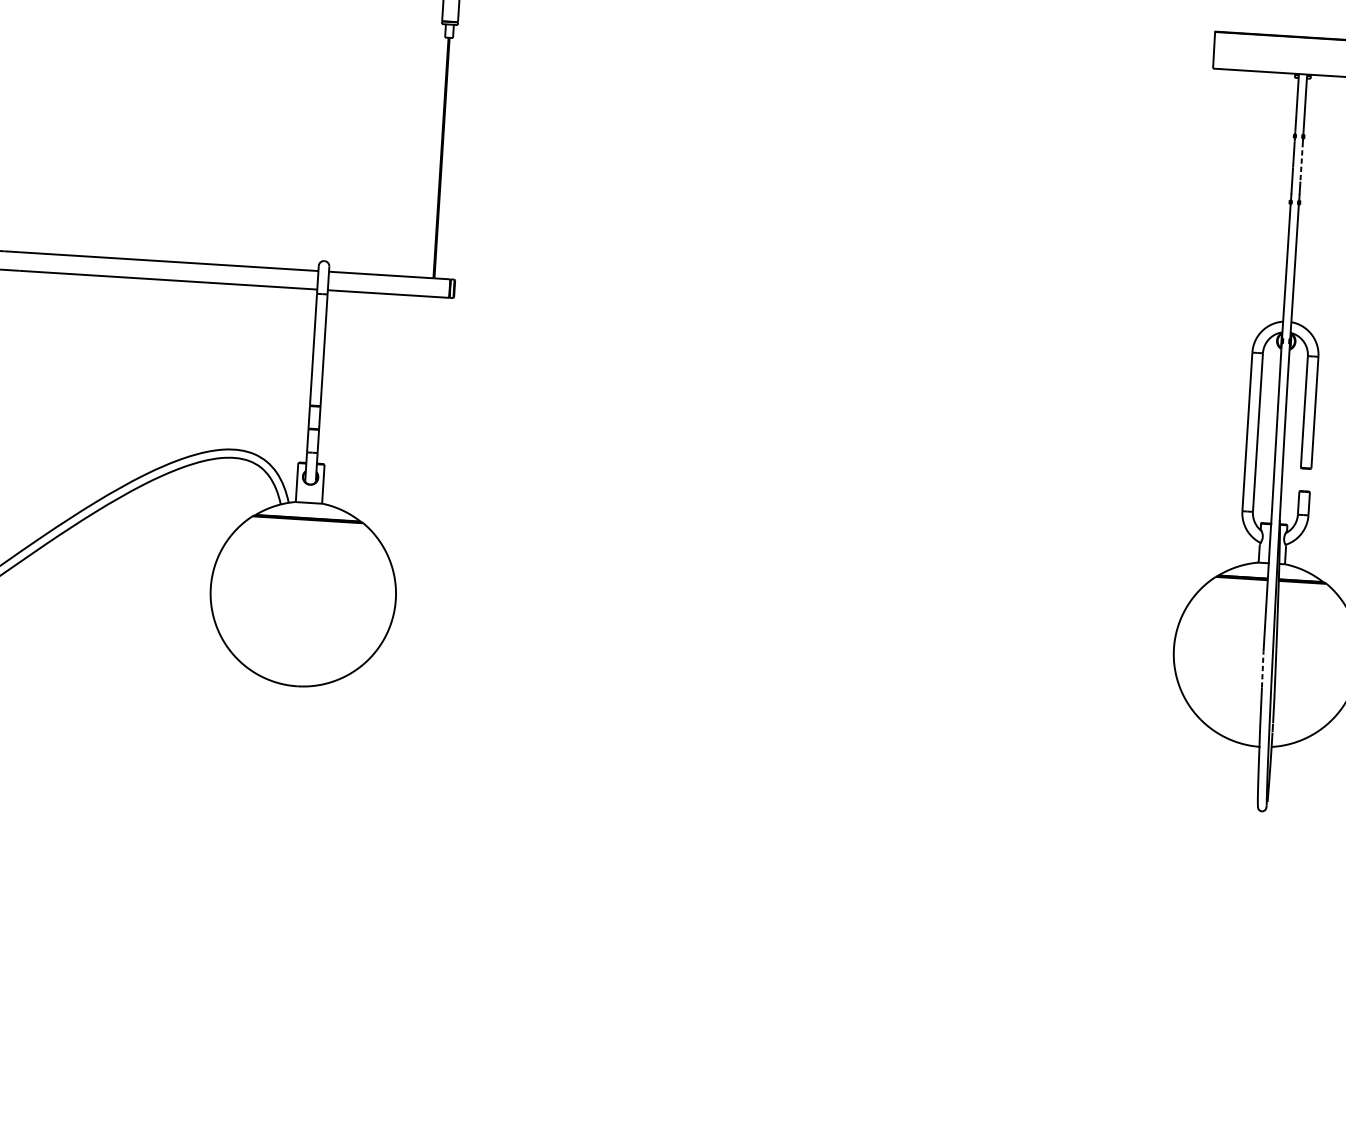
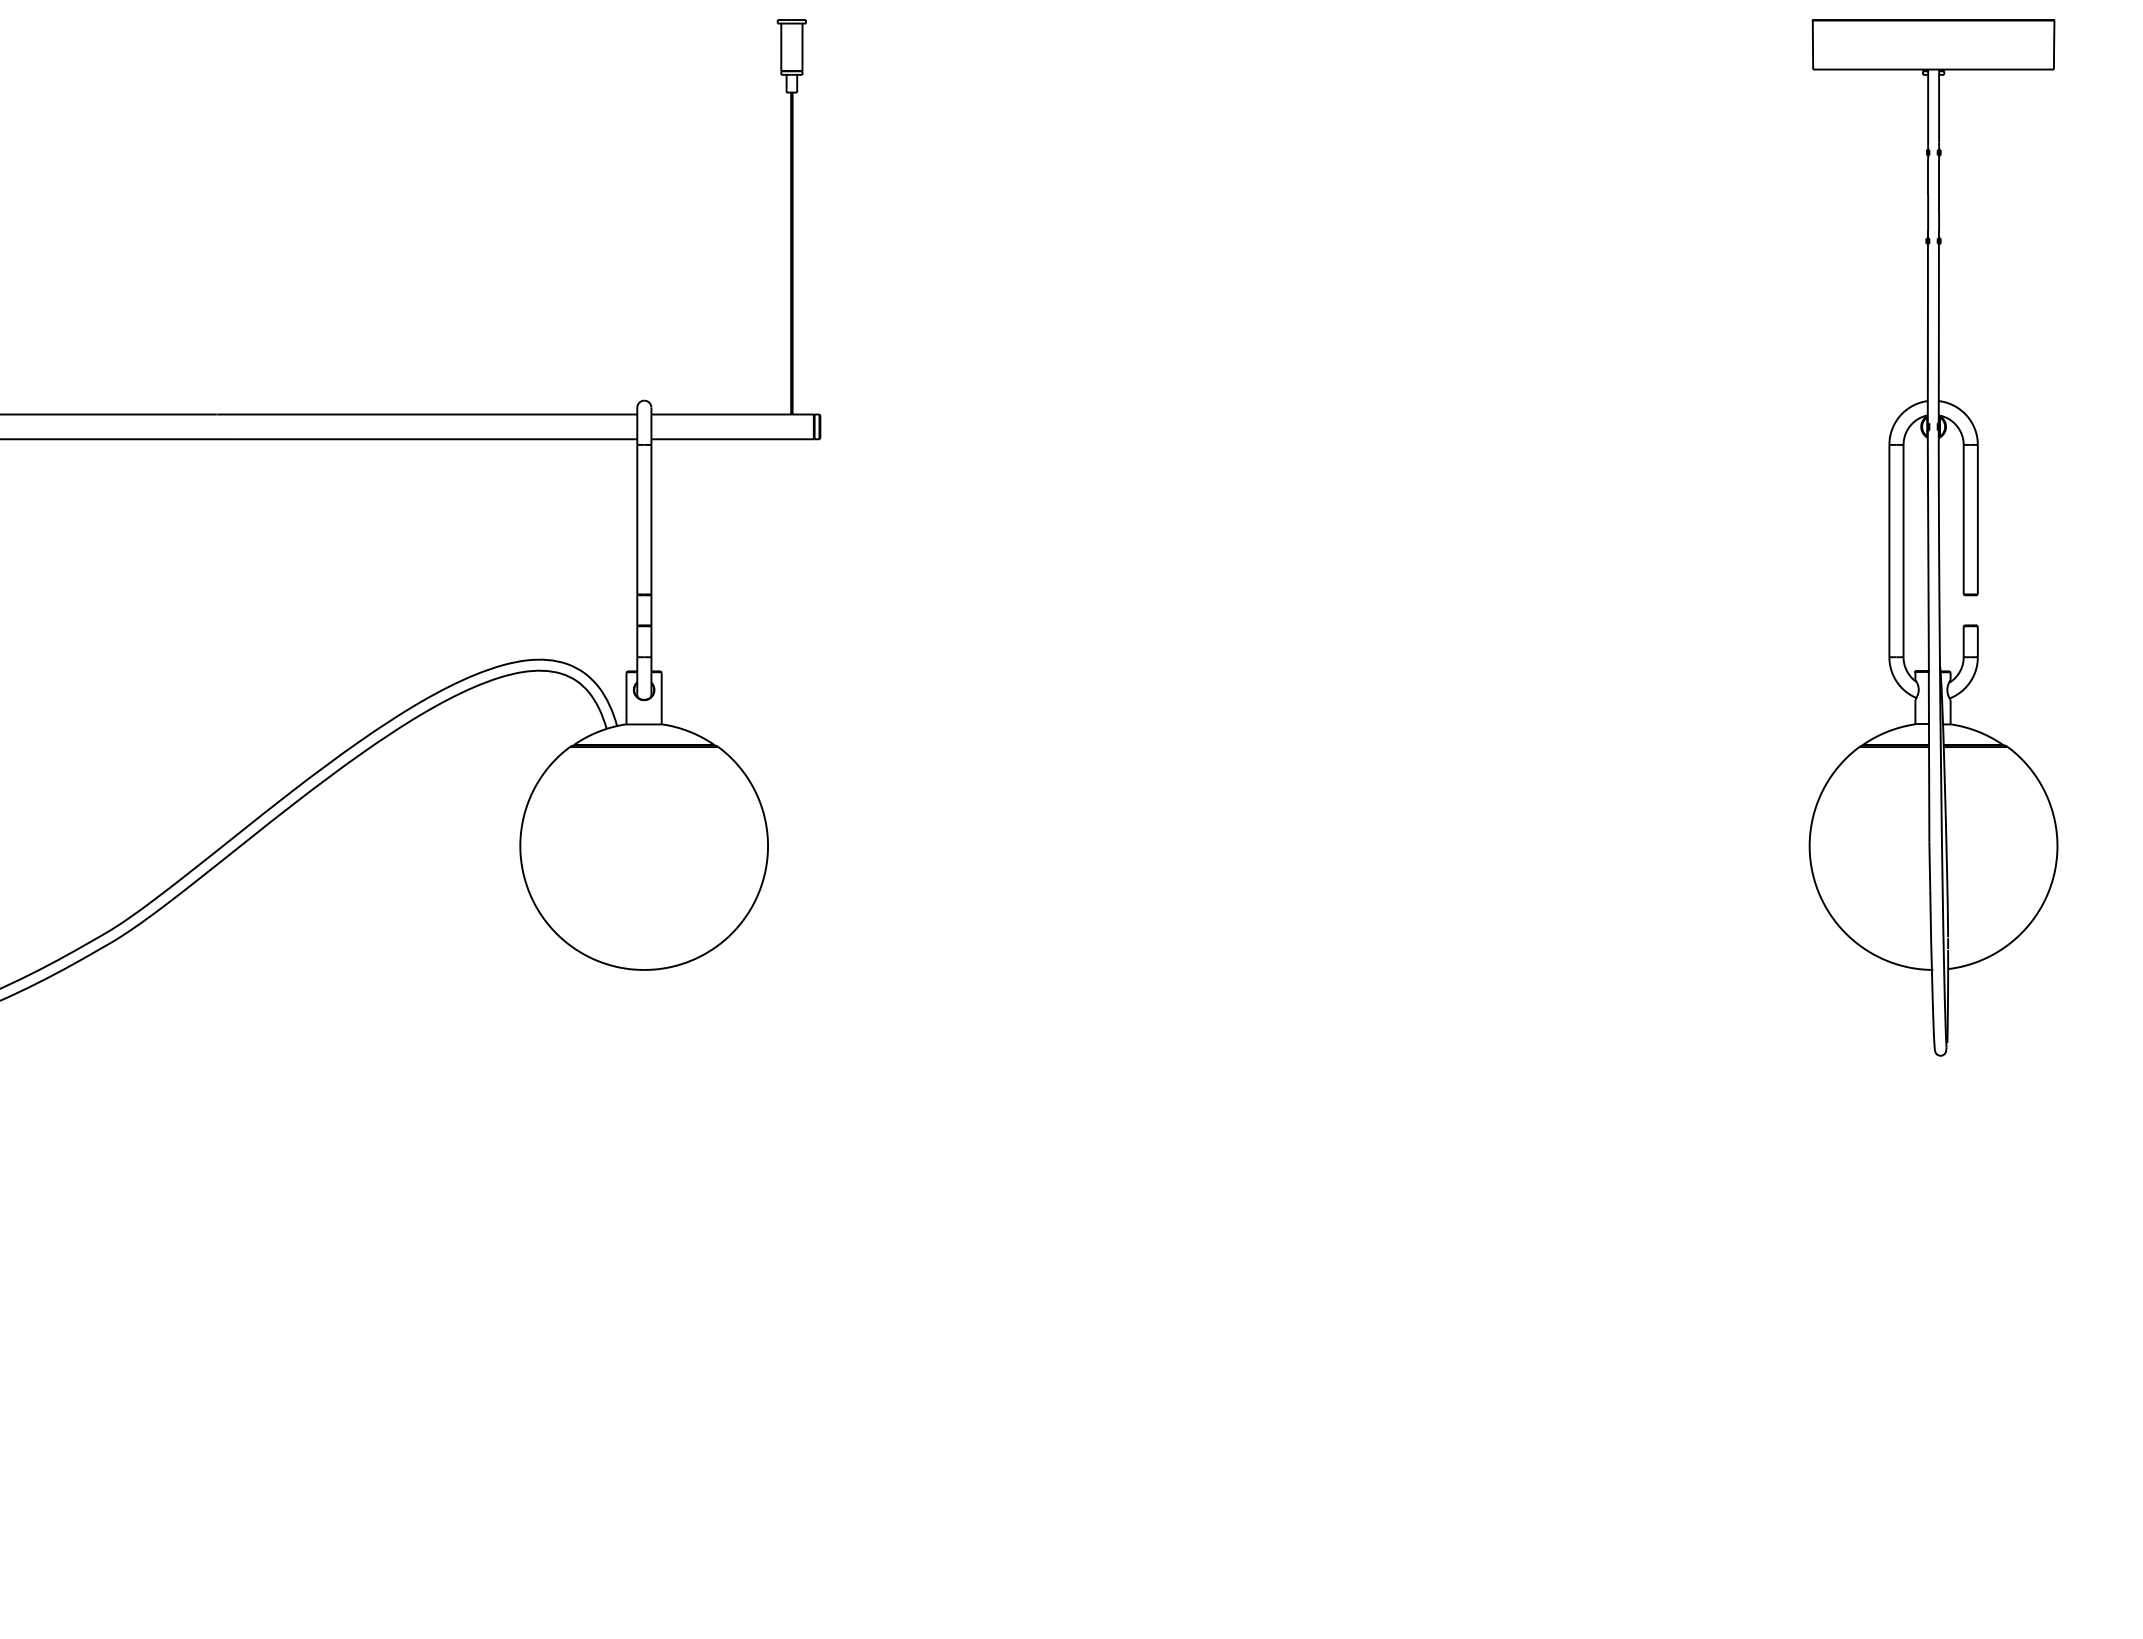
line: (1301, 161) -> (1939, 186), dashed -> solid
line: (1262, 669) -> (1929, 866), dashed -> solid

